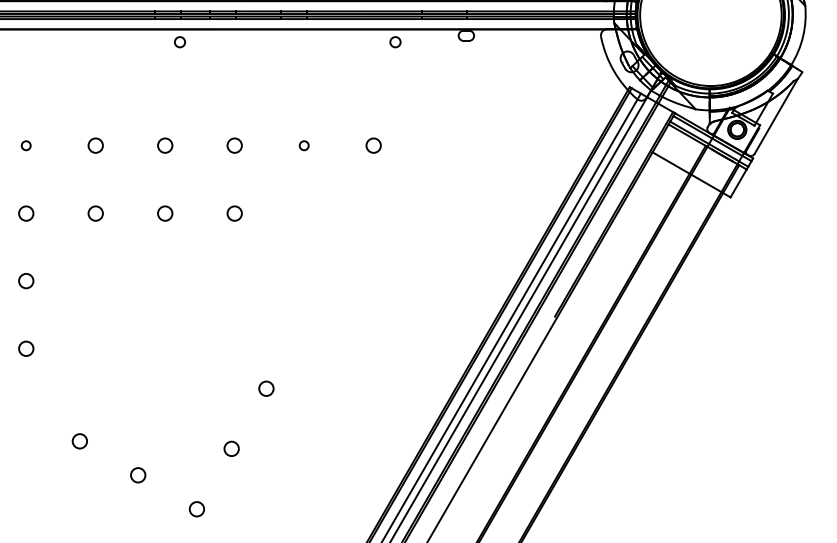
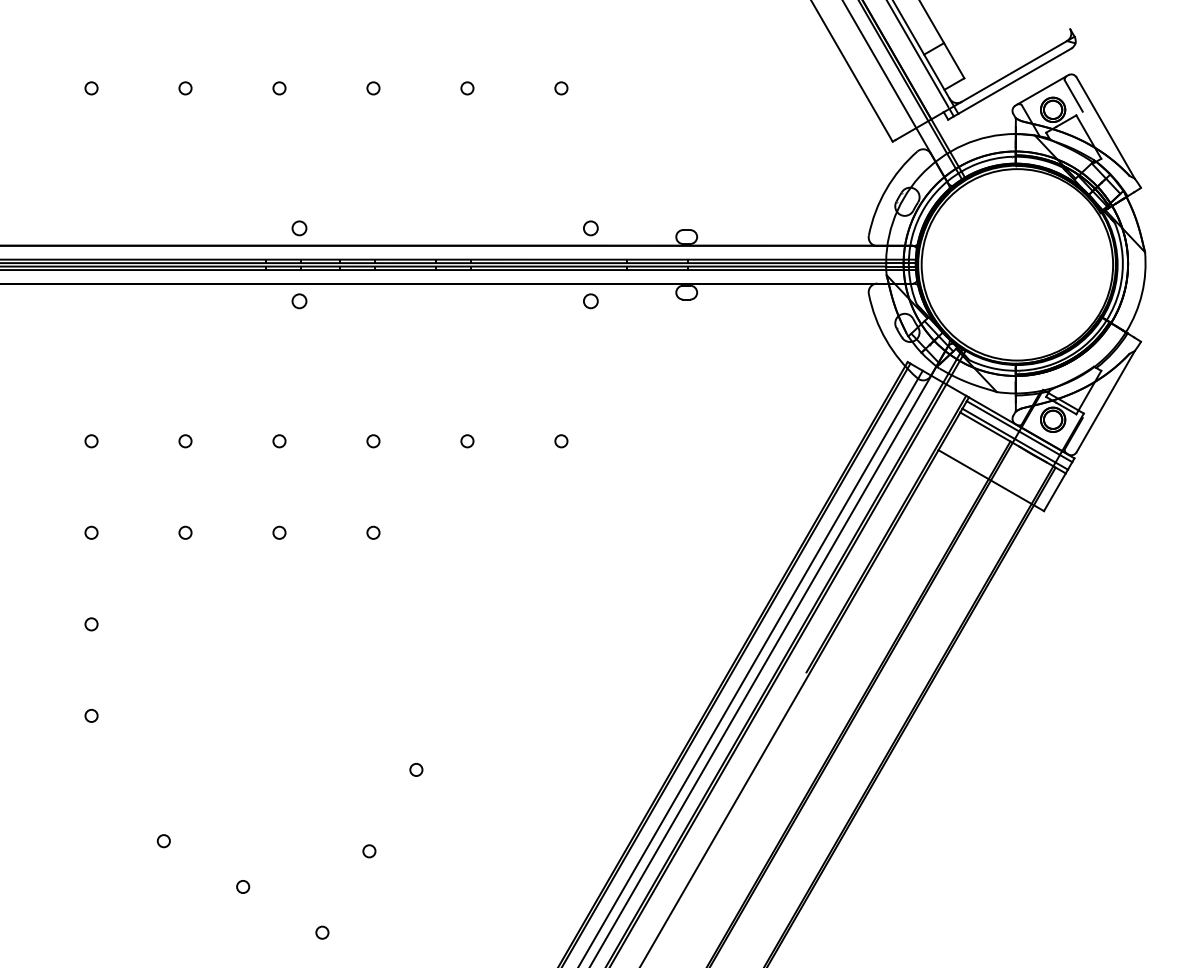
circle: (95, 145) -> (185, 441), size x0.62
circle: (165, 145) -> (279, 441), size x0.62
circle: (234, 145) -> (373, 441), size x0.62
circle: (373, 145) -> (561, 441), size x0.62
circle: (26, 213) -> (91, 532), size x0.62
circle: (95, 213) -> (185, 532), size x0.62
circle: (165, 213) -> (279, 532), size x0.62
circle: (234, 213) -> (373, 532), size x0.62
circle: (26, 281) -> (91, 624), size x0.62
circle: (26, 348) -> (91, 715), size x0.62
circle: (266, 388) -> (416, 769), size x0.62
circle: (79, 441) -> (163, 841), size x0.62
circle: (231, 449) -> (369, 851), size x0.62
circle: (138, 474) -> (243, 886), size x0.62
circle: (197, 508) -> (322, 932), size x0.62

